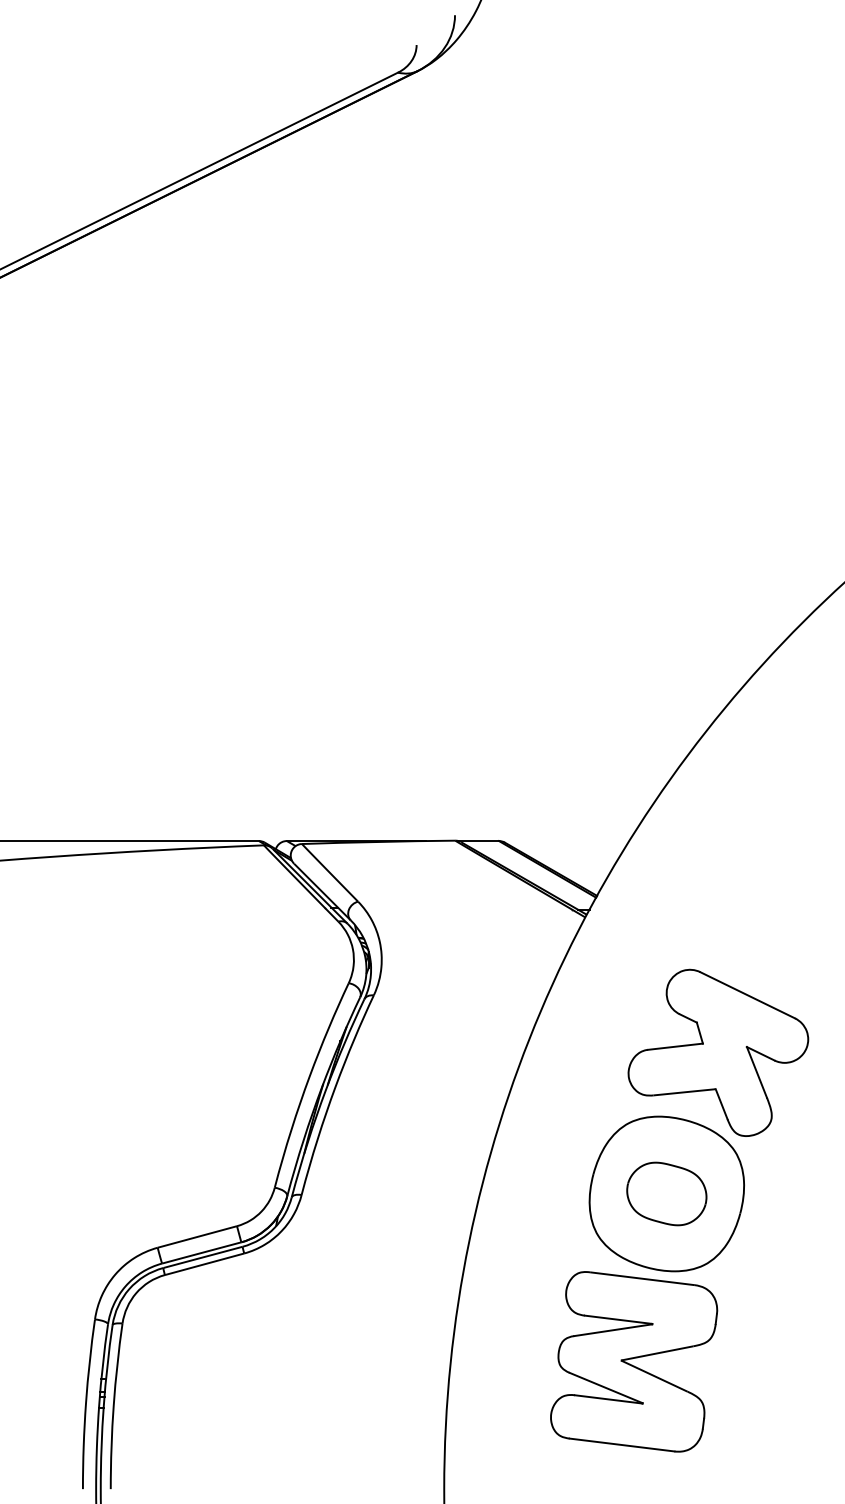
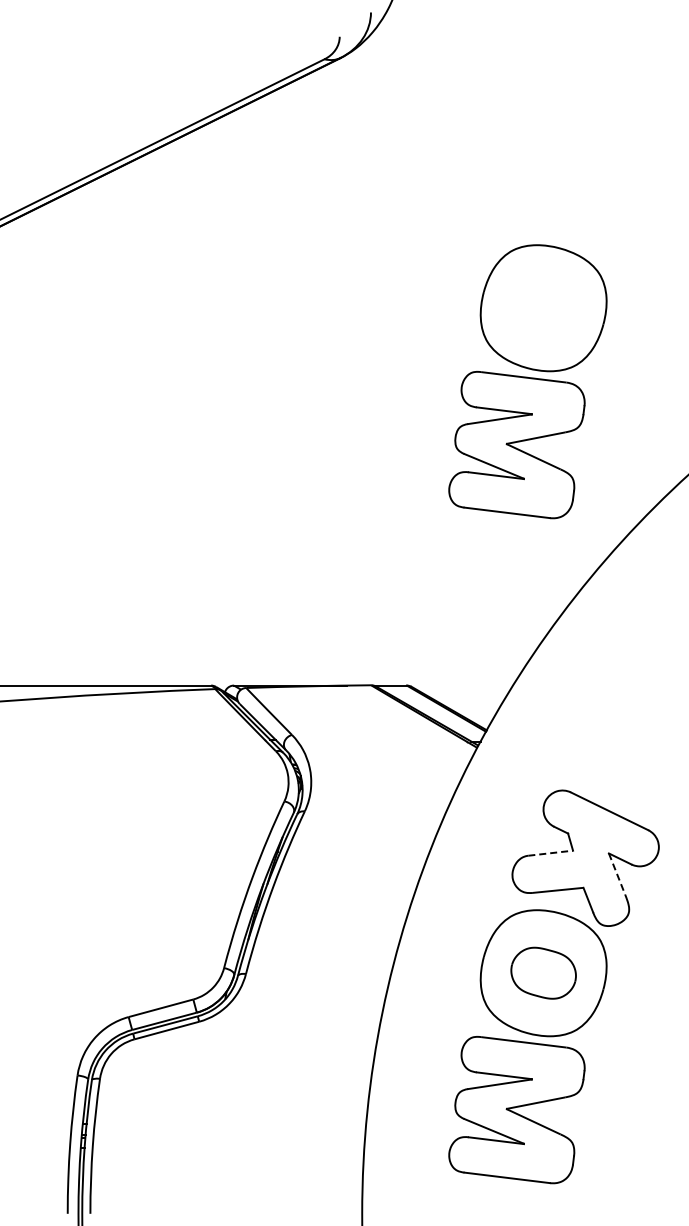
part: (647, 467) -> (527, 381), added
line: (676, 1047) -> (551, 853), solid -> dashed
line: (757, 1072) -> (617, 874), solid -> dashed

